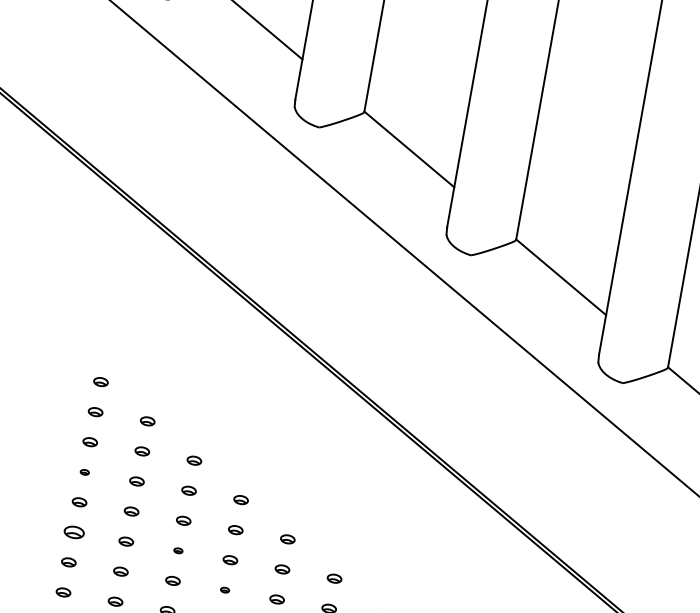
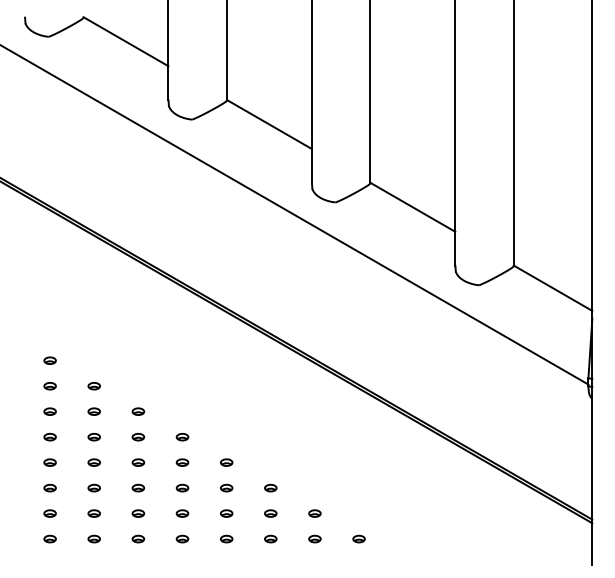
part: (84, 472) -> (49, 437), size x1.67
part: (73, 531) -> (49, 487), size x0.71
part: (178, 550) -> (138, 487), size x1.67
part: (225, 590) -> (182, 513), size x1.67

